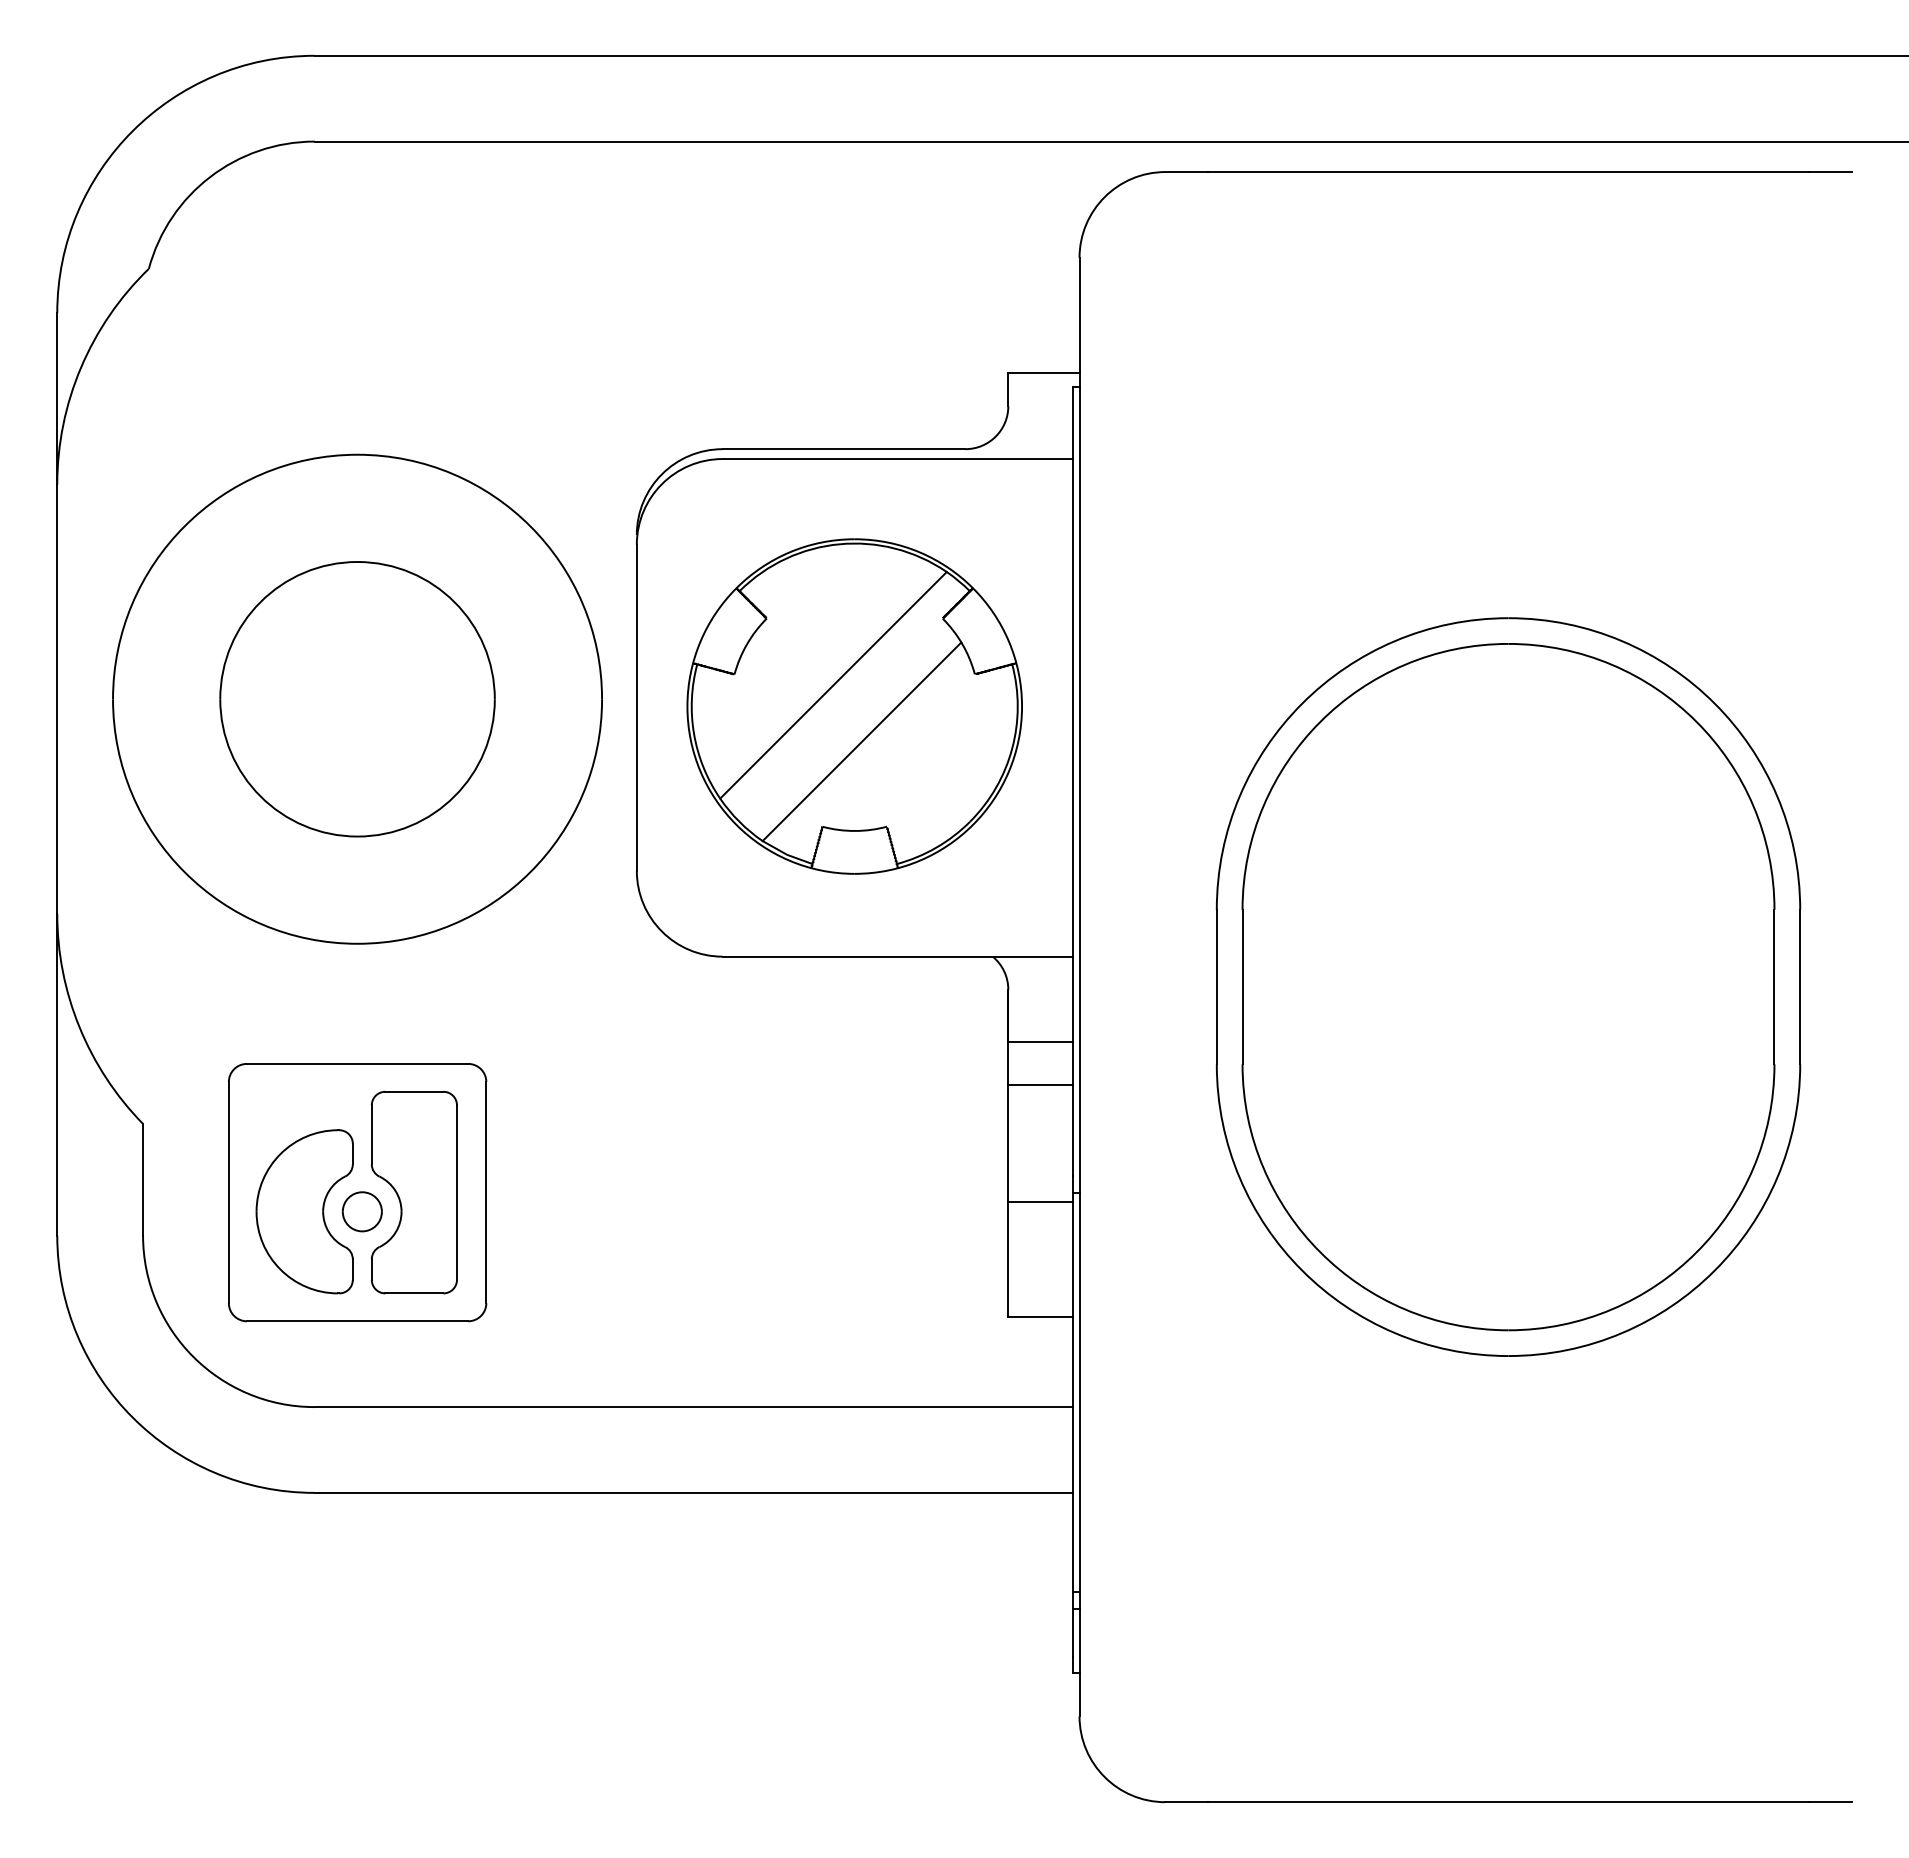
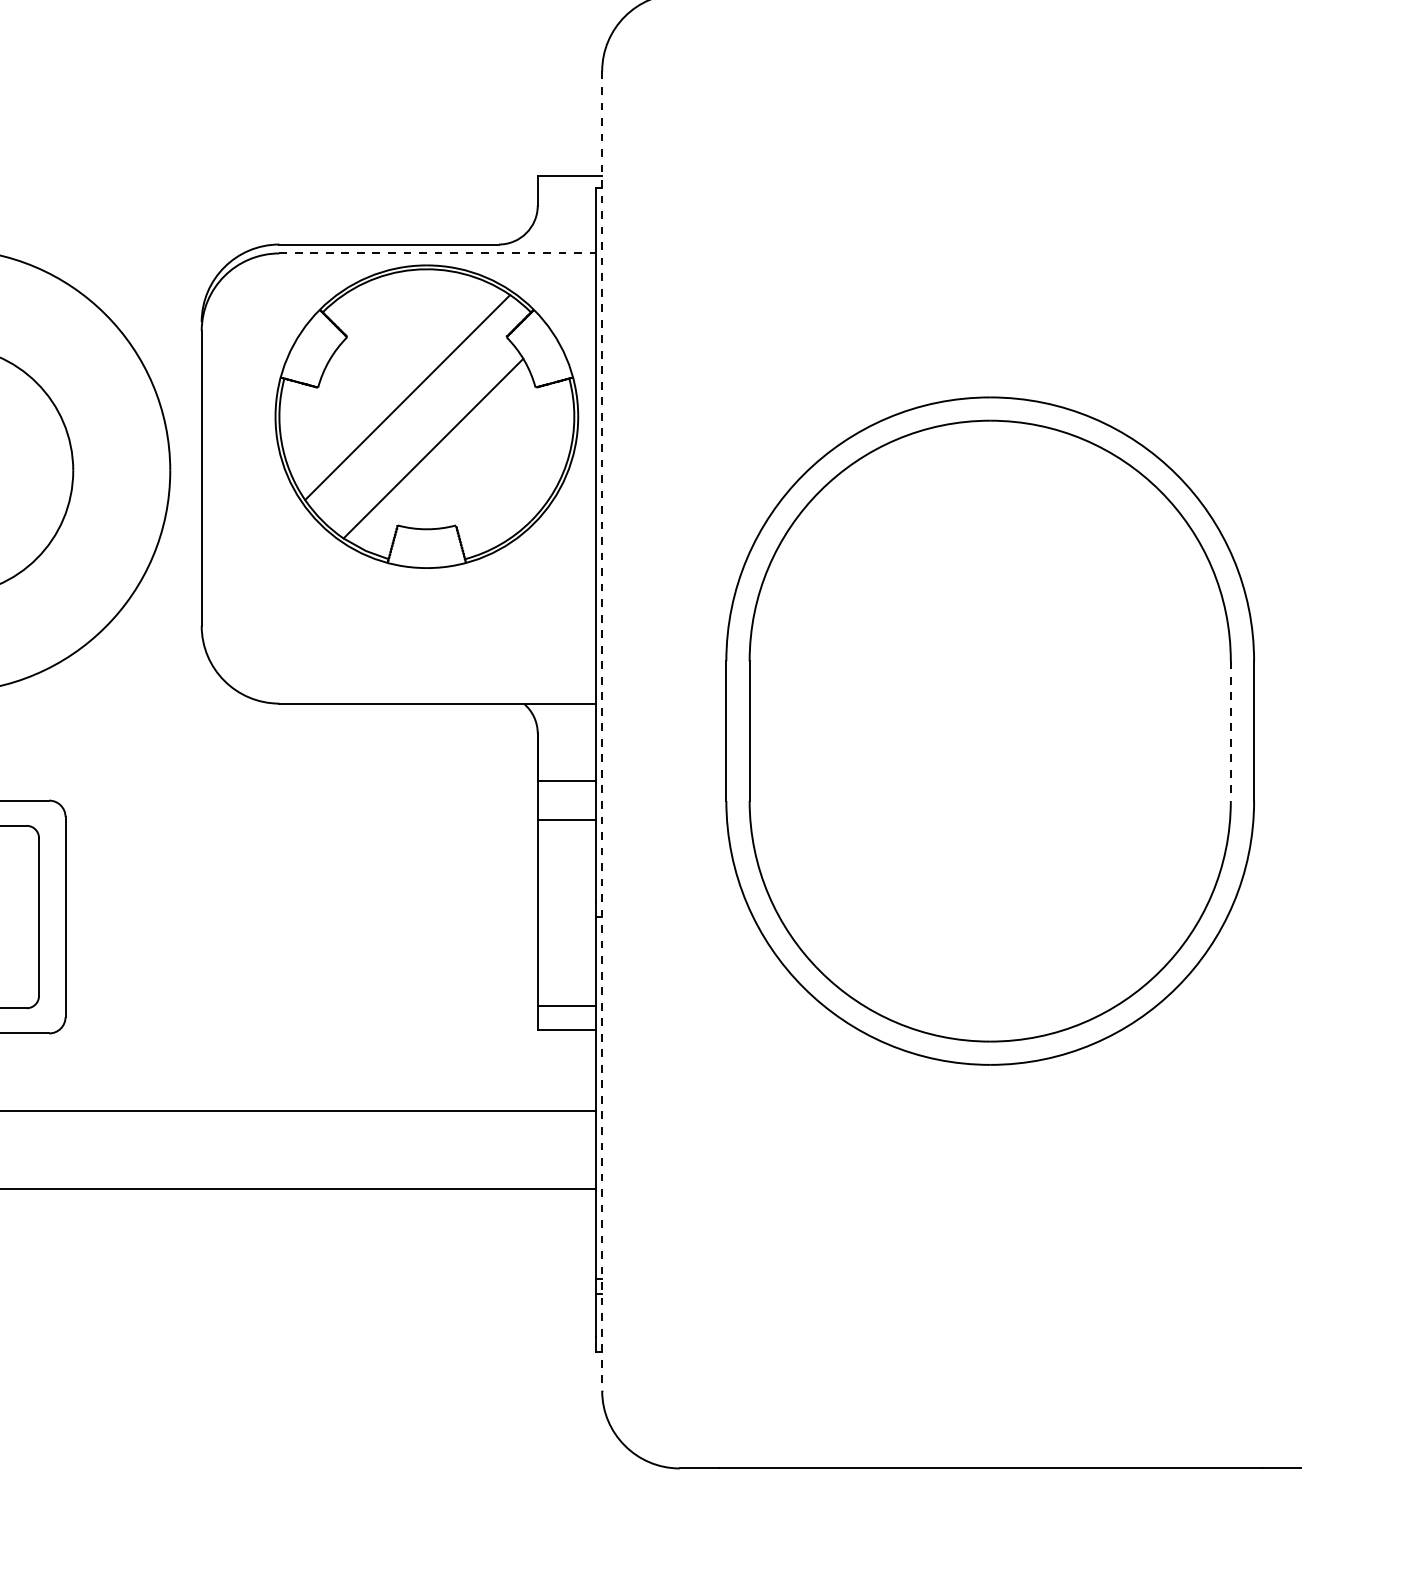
line: (898, 459) -> (438, 253), solid -> dashed
part: (854, 706) -> (426, 416), moved
line: (1079, 987) -> (602, 731), solid -> dashed
line: (1774, 987) -> (1230, 731), solid -> dashed
line: (1040, 1202) -> (566, 1006), moved

